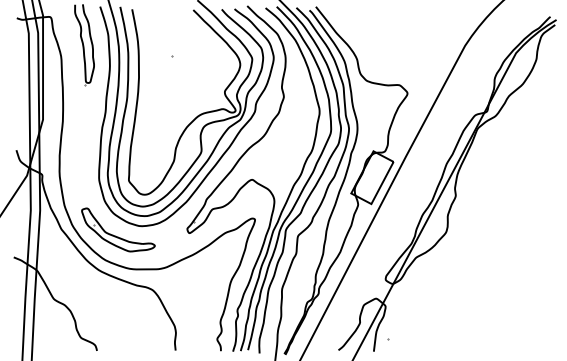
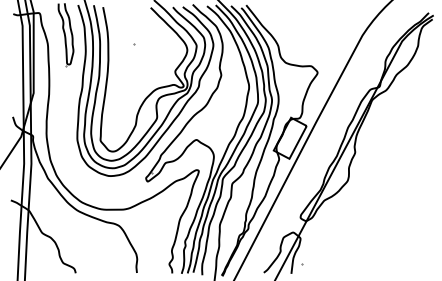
part: (115, 235) -> (90, 183), removed

